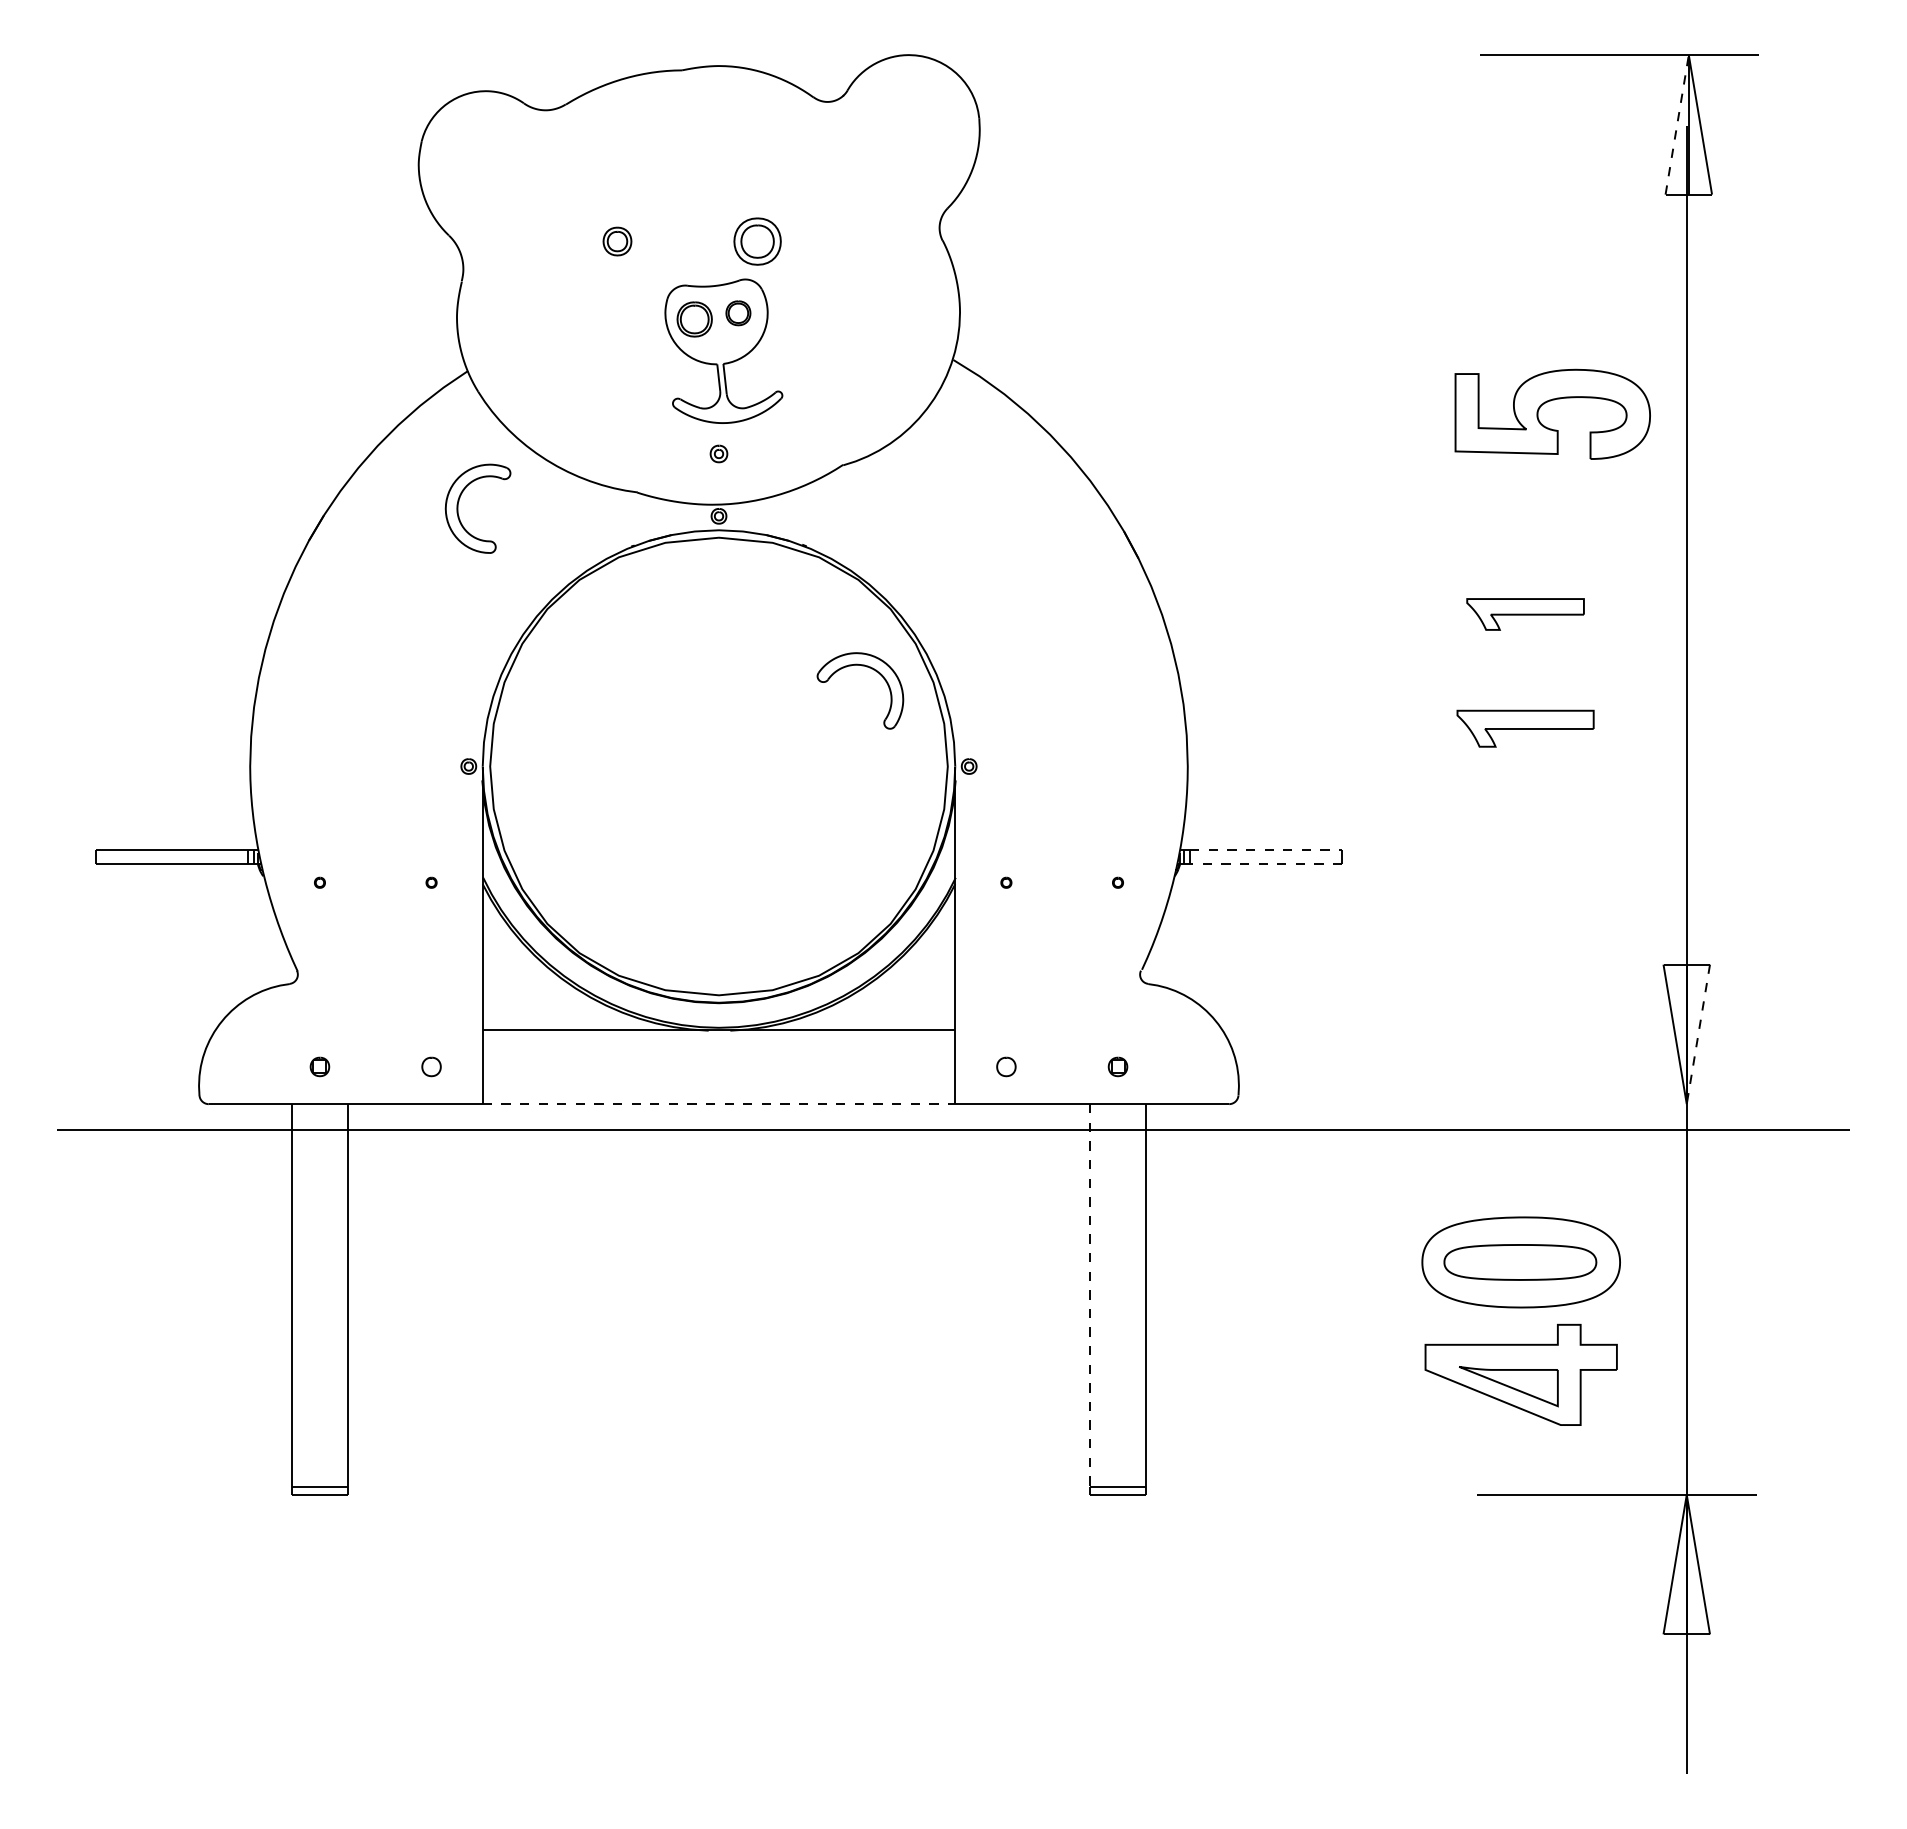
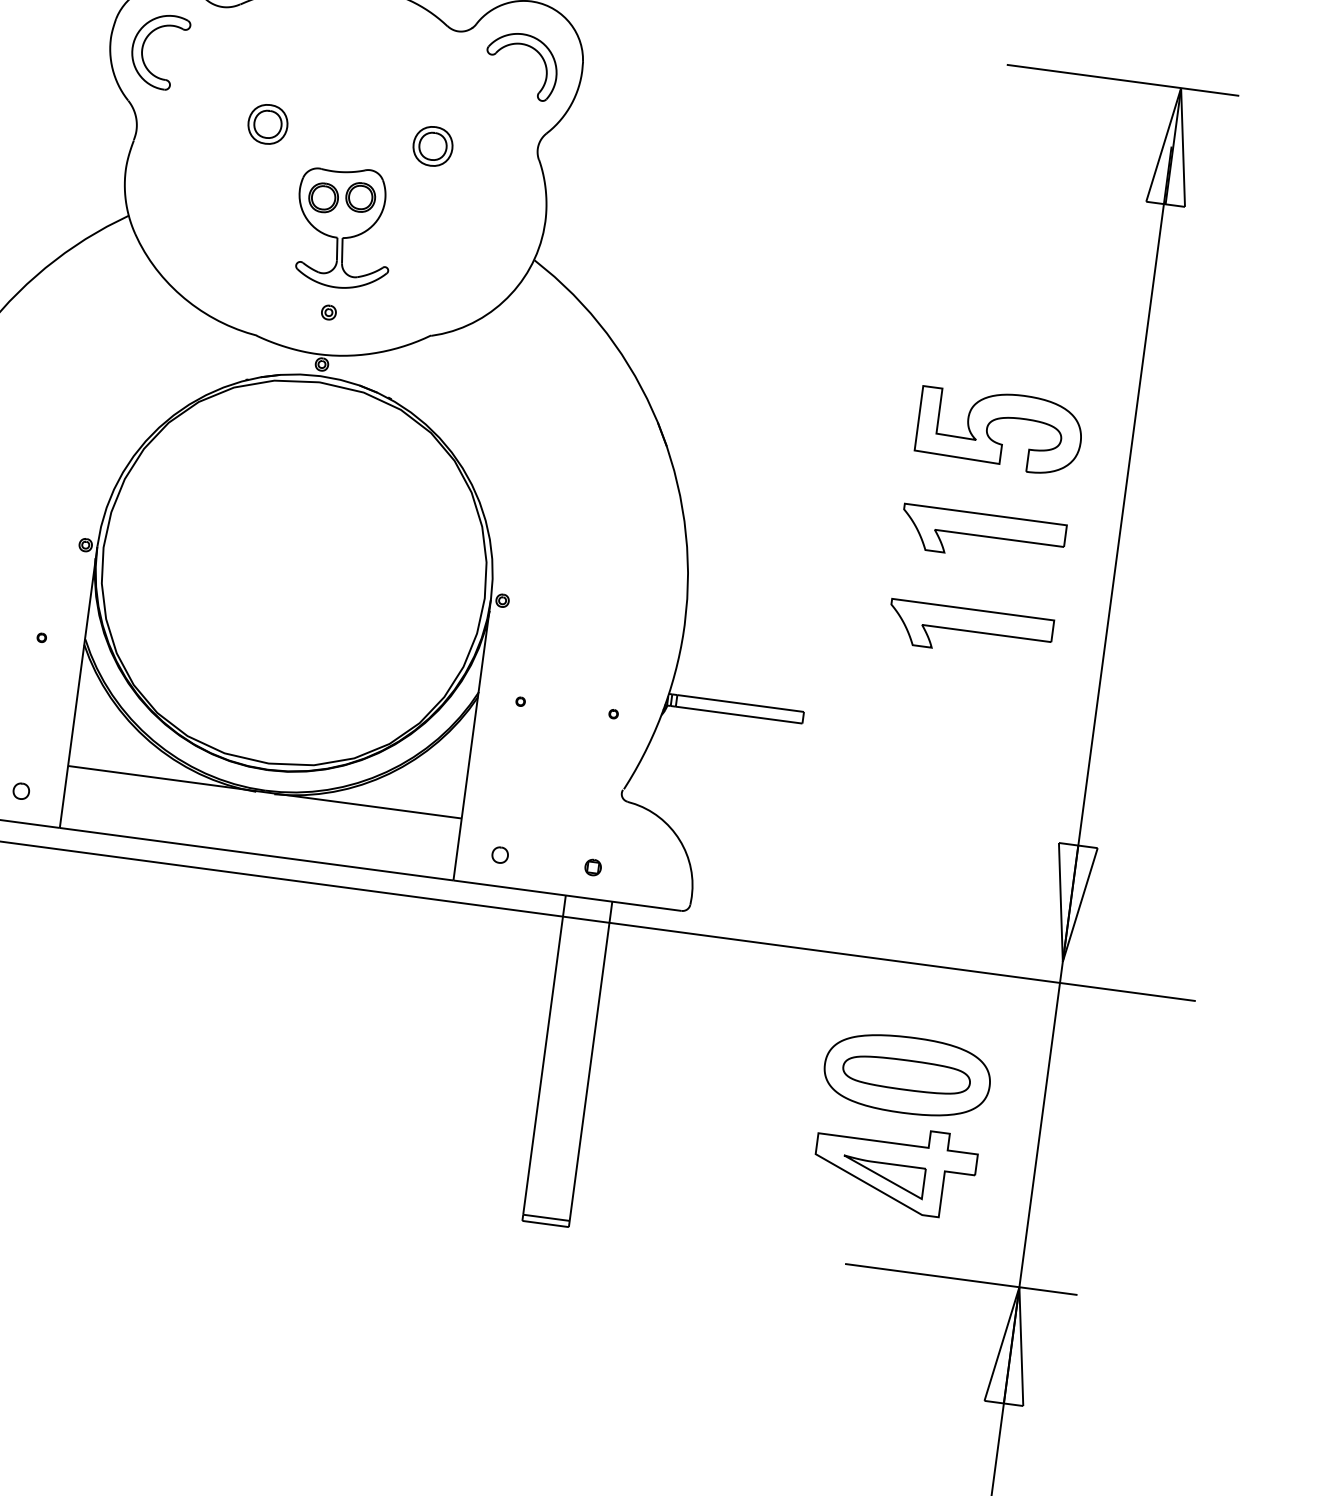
line: (1677, 124) -> (1163, 144), dashed -> solid
part: (617, 241) -> (267, 124), size x1.67
part: (757, 241) -> (432, 146), moved
part: (738, 313) -> (360, 197), size x1.43
part: (1544, 404) -> (993, 421), moved
part: (458, 508) -> (143, 49), moved
part: (1525, 614) -> (982, 535), size x1.67
part: (871, 669) -> (533, 49), moved
part: (1525, 728) -> (970, 630), size x1.43
line: (1266, 850) -> (740, 703), dashed -> solid
line: (1265, 864) -> (738, 715), dashed -> solid
line: (1698, 1034) -> (1080, 905), dashed -> solid
line: (719, 1104) -> (257, 854), dashed -> solid
line: (1090, 1295) -> (544, 1054), dashed -> solid

